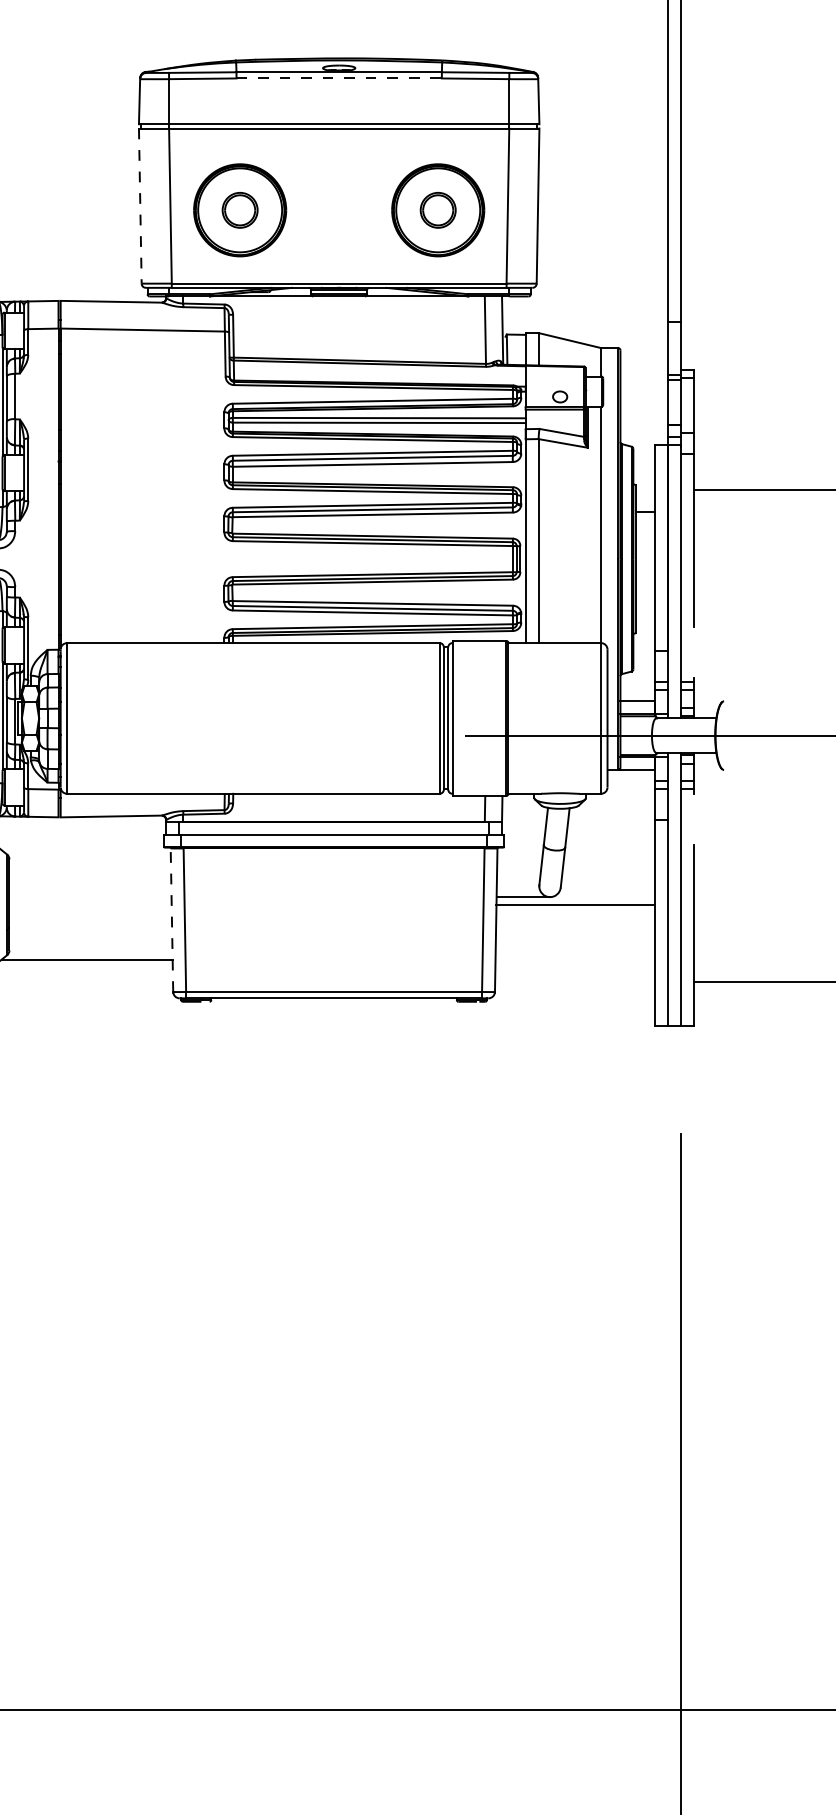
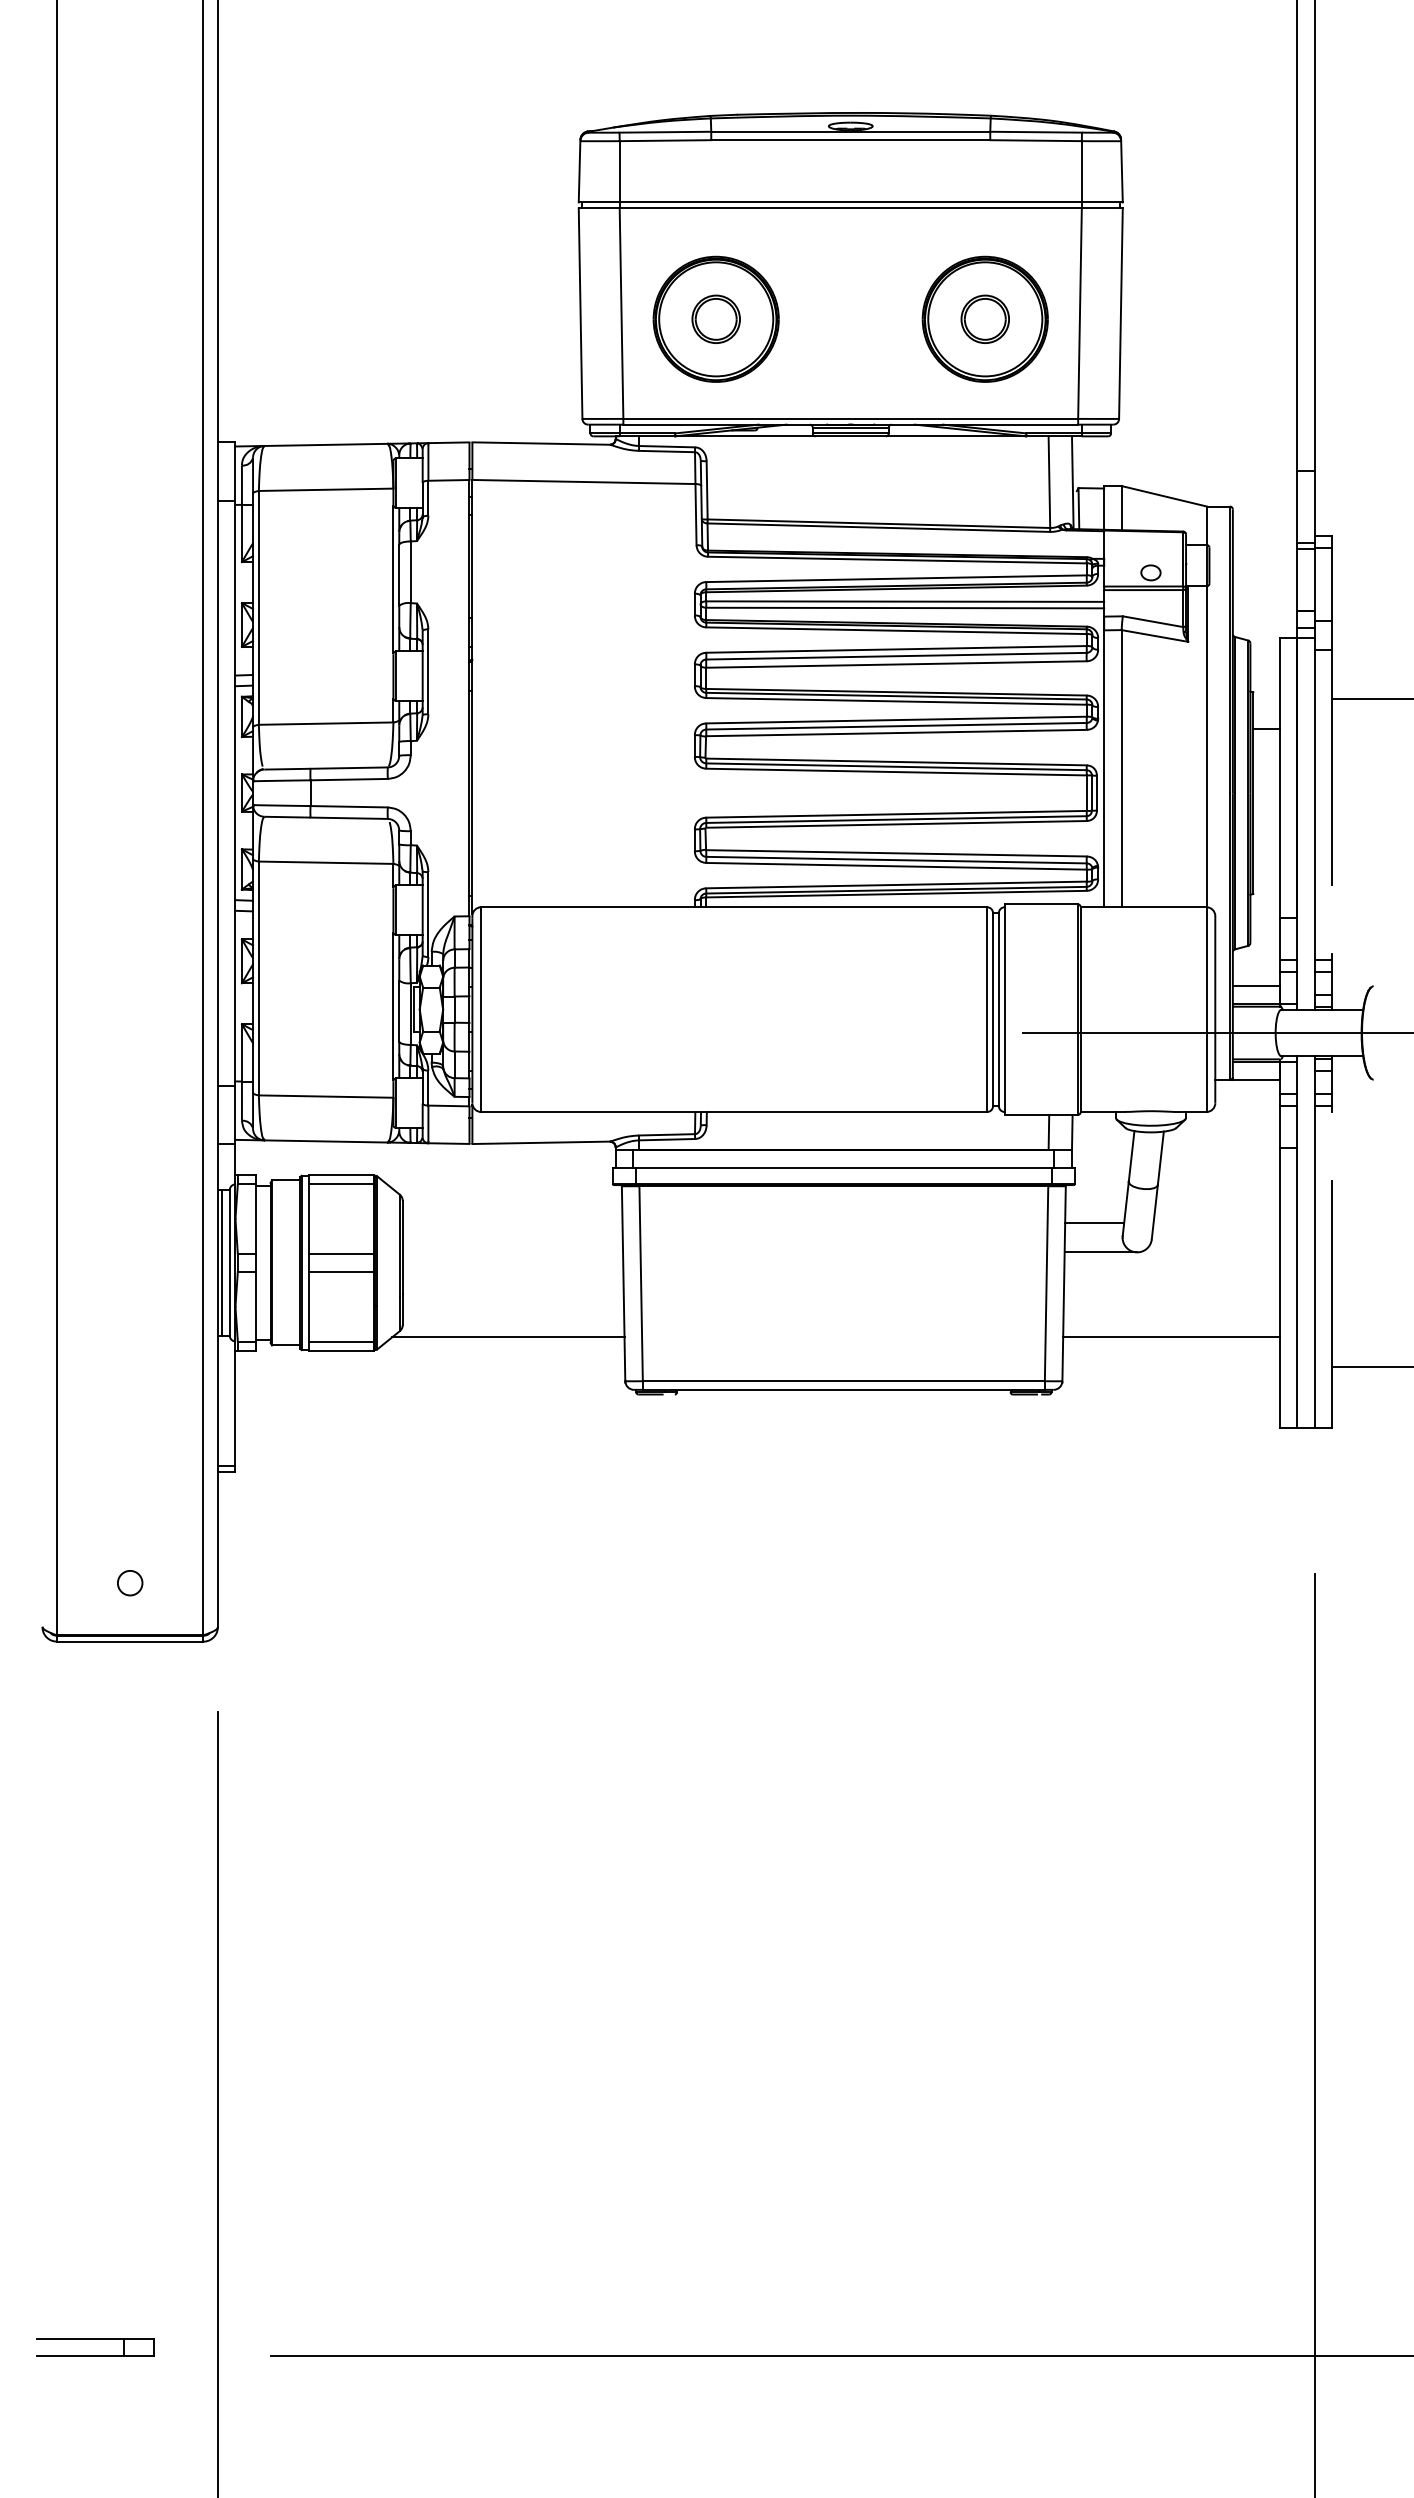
line: (339, 78) -> (851, 140), dashed -> solid
line: (140, 206) -> (580, 314), dashed -> solid
line: (518, 875) -> (1094, 1223), added
line: (575, 905) -> (1171, 1337), moved
line: (171, 920) -> (623, 1283), dashed -> solid

